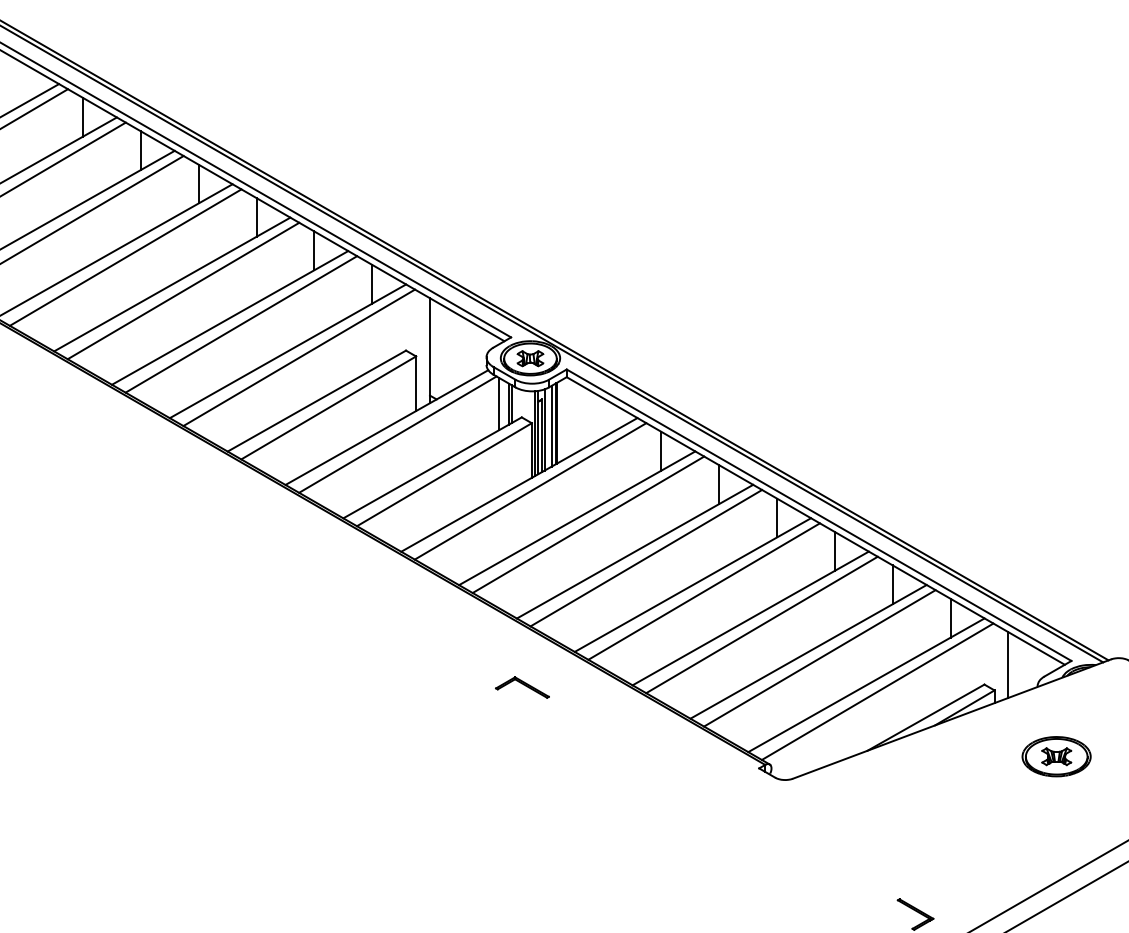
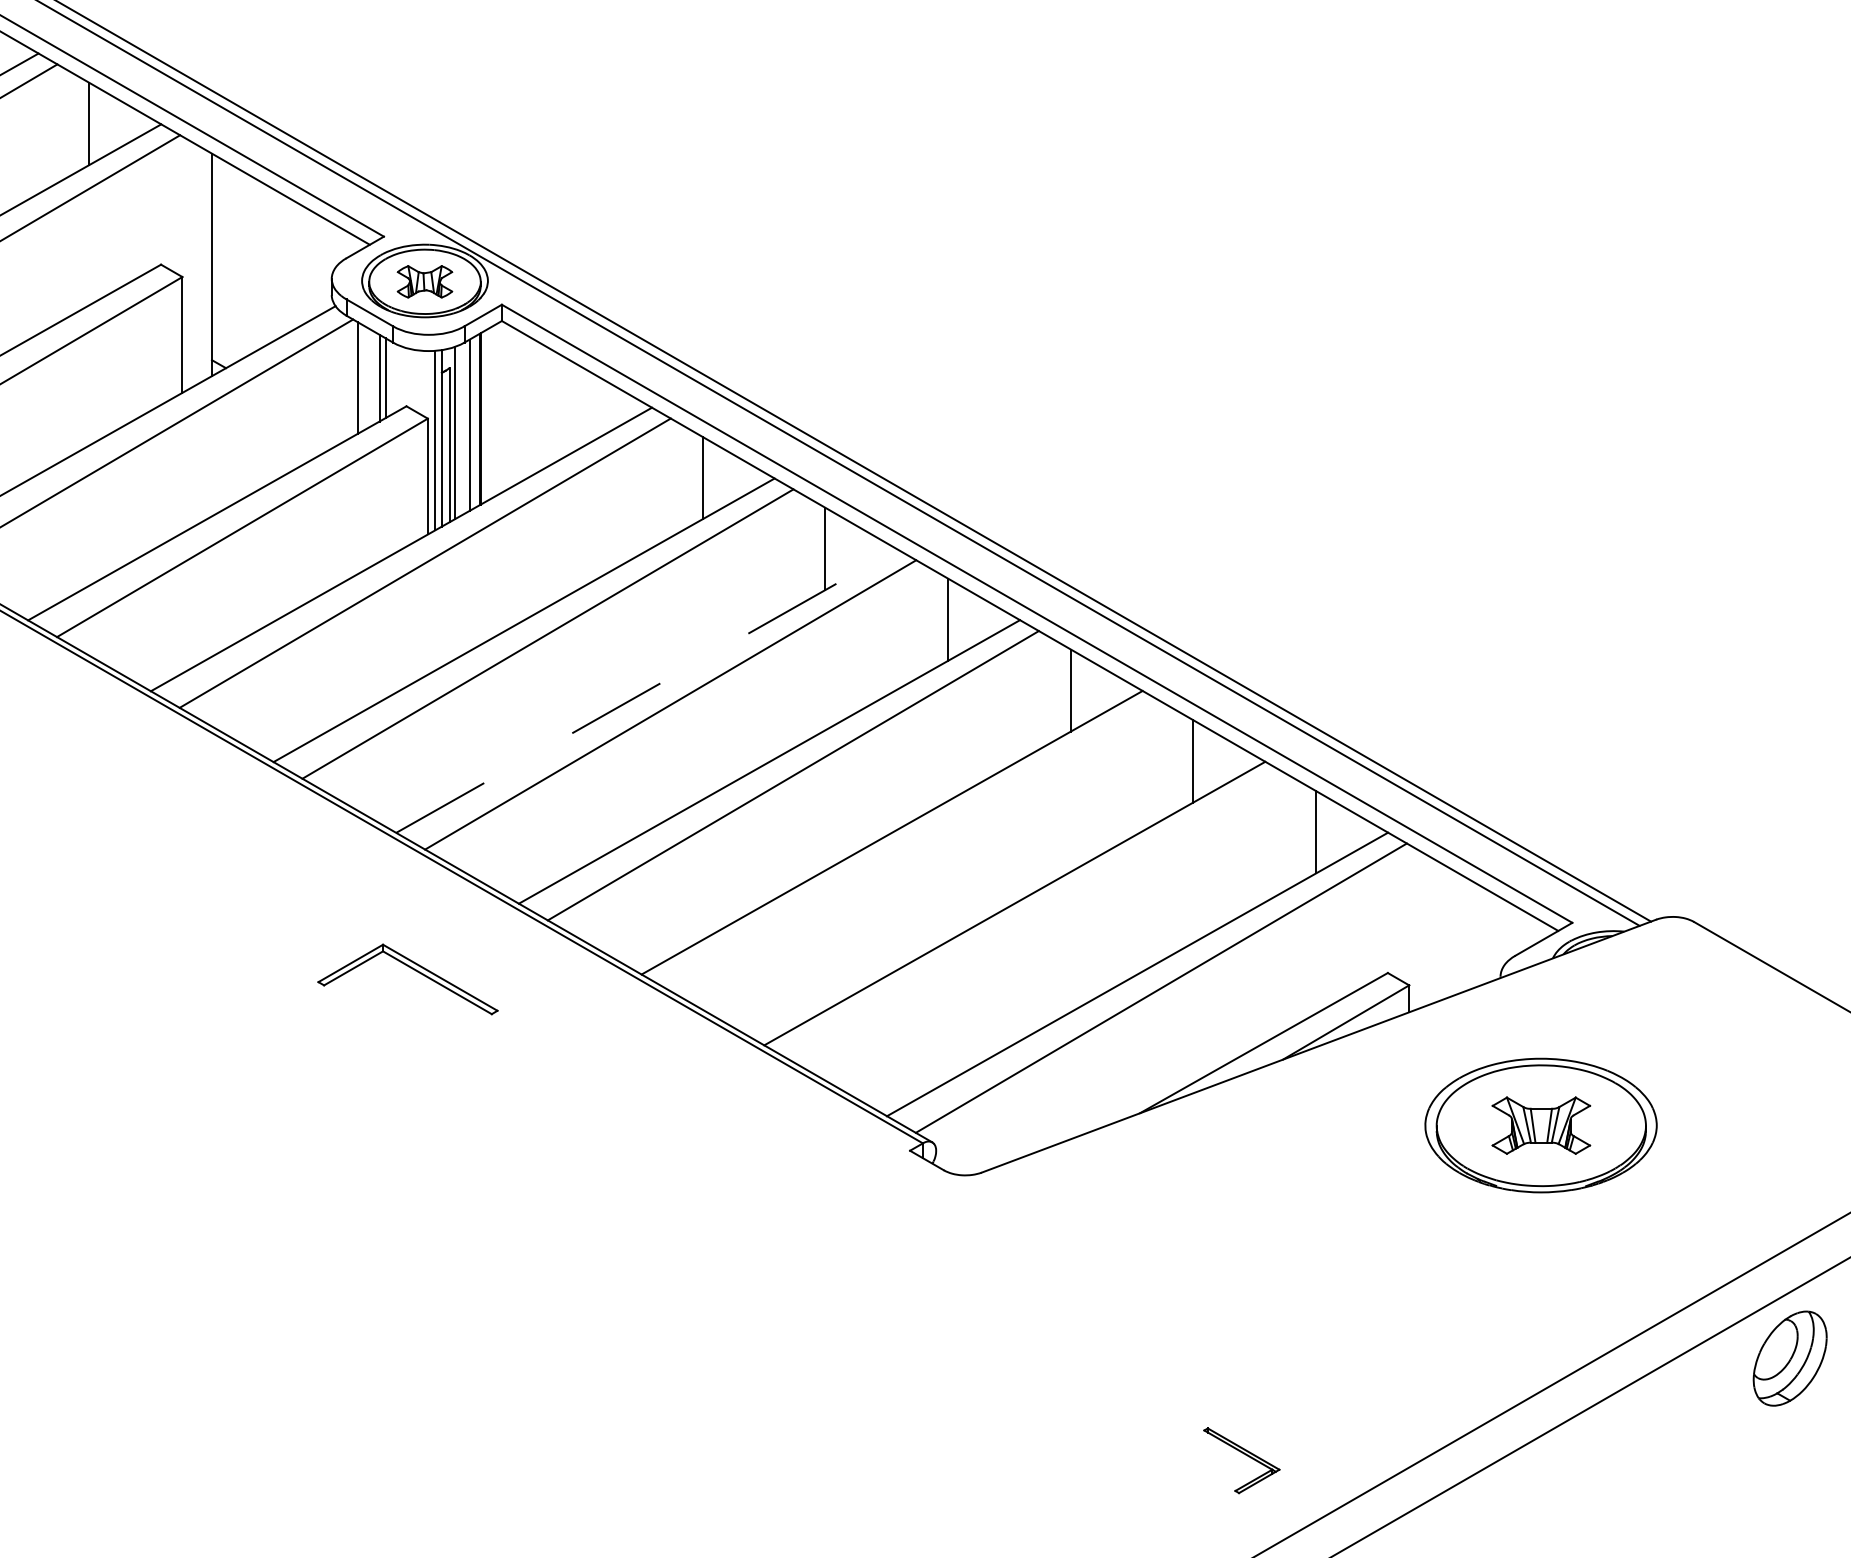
line: (635, 551) -> (647, 690), solid -> dashed
line: (761, 624) -> (914, 845), removed
line: (819, 658) -> (1037, 917), removed
line: (1008, 664) -> (1438, 930), removed
part: (522, 687) -> (408, 979), size x1.6
part: (1056, 756) -> (1540, 1125), size x1.6

